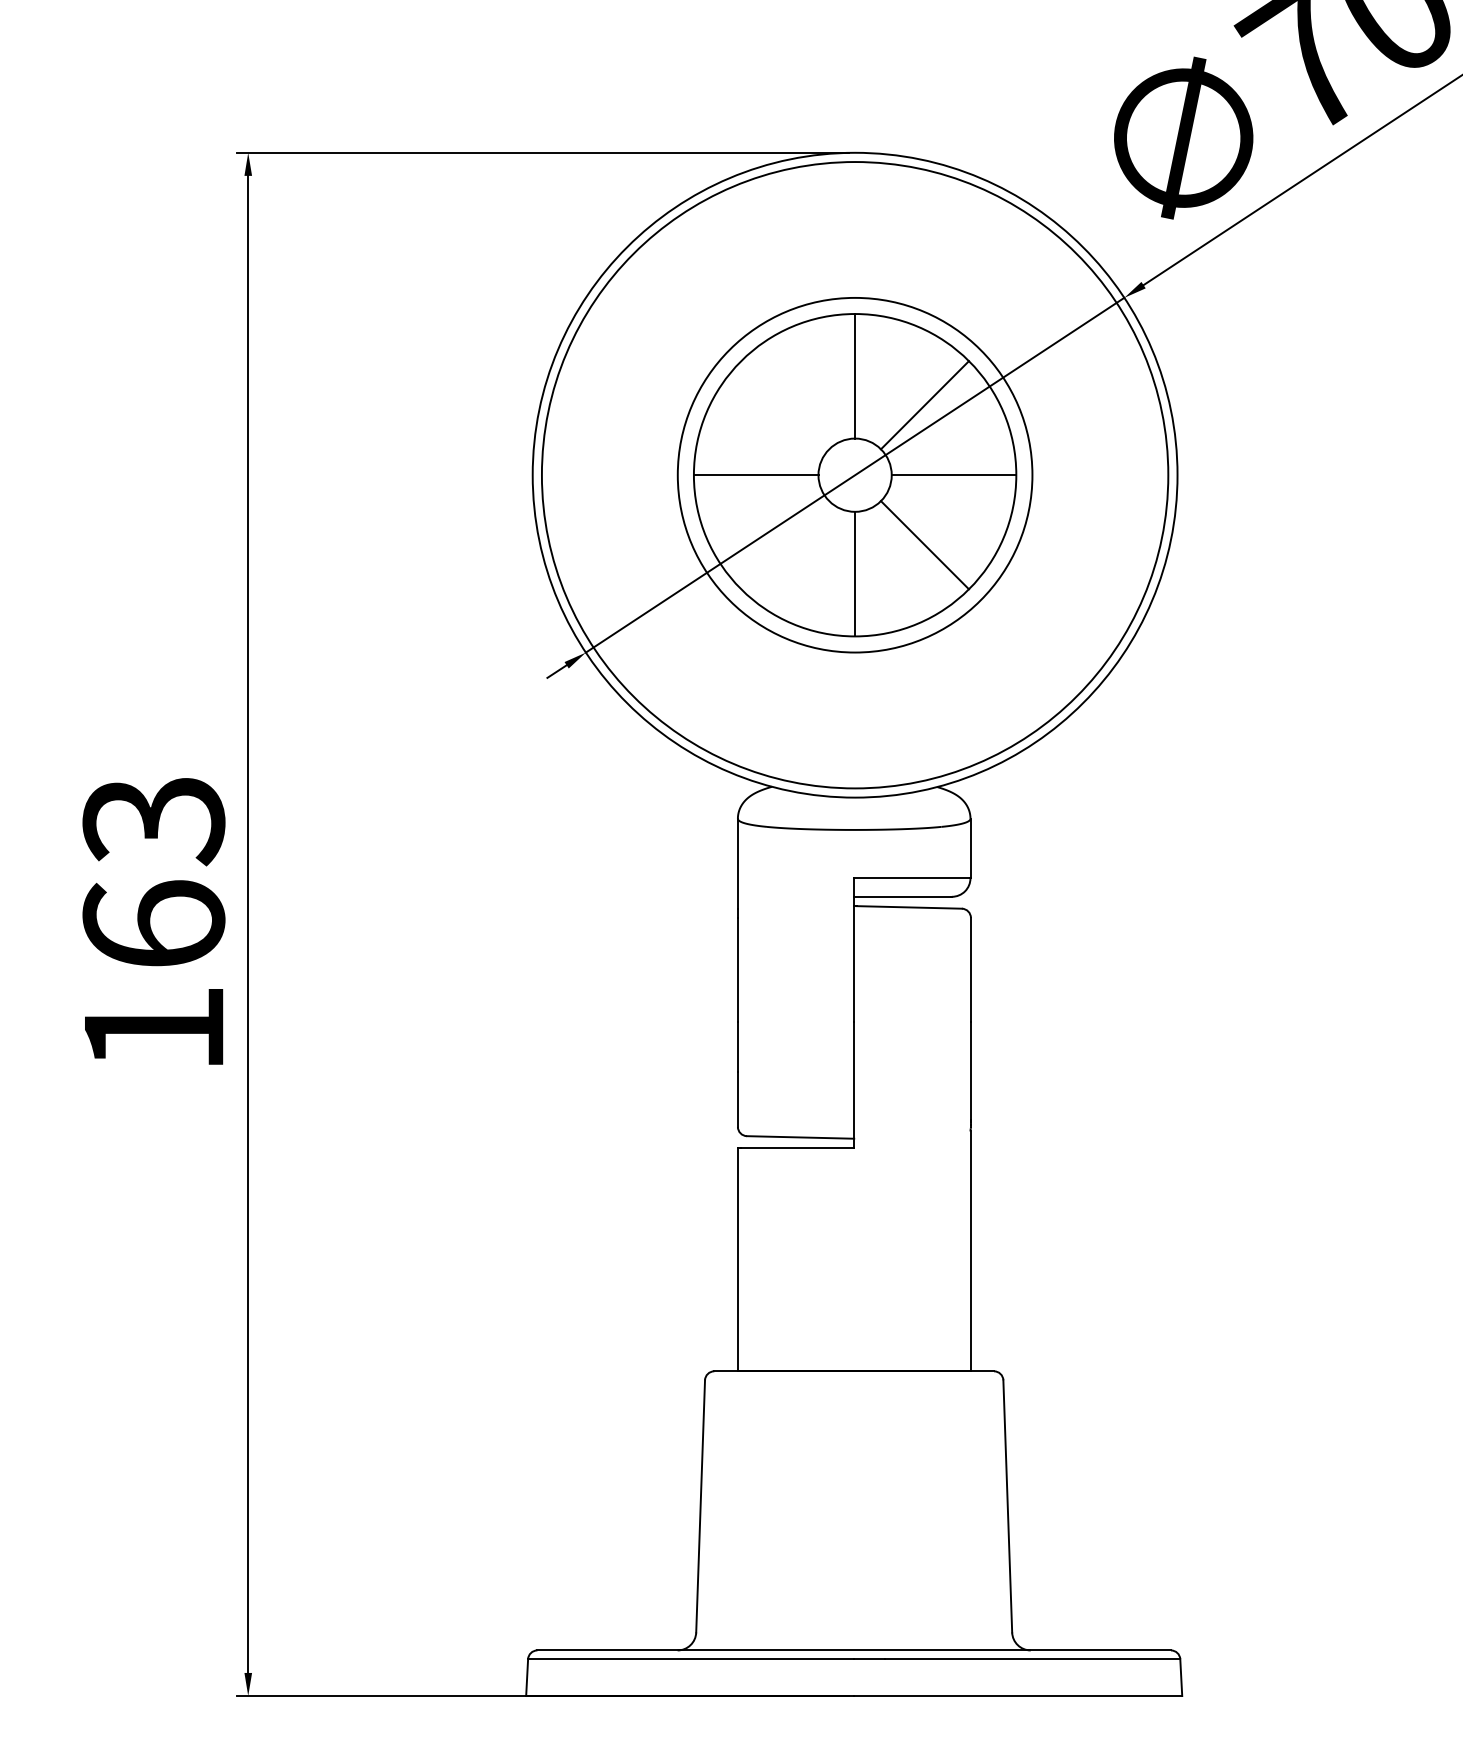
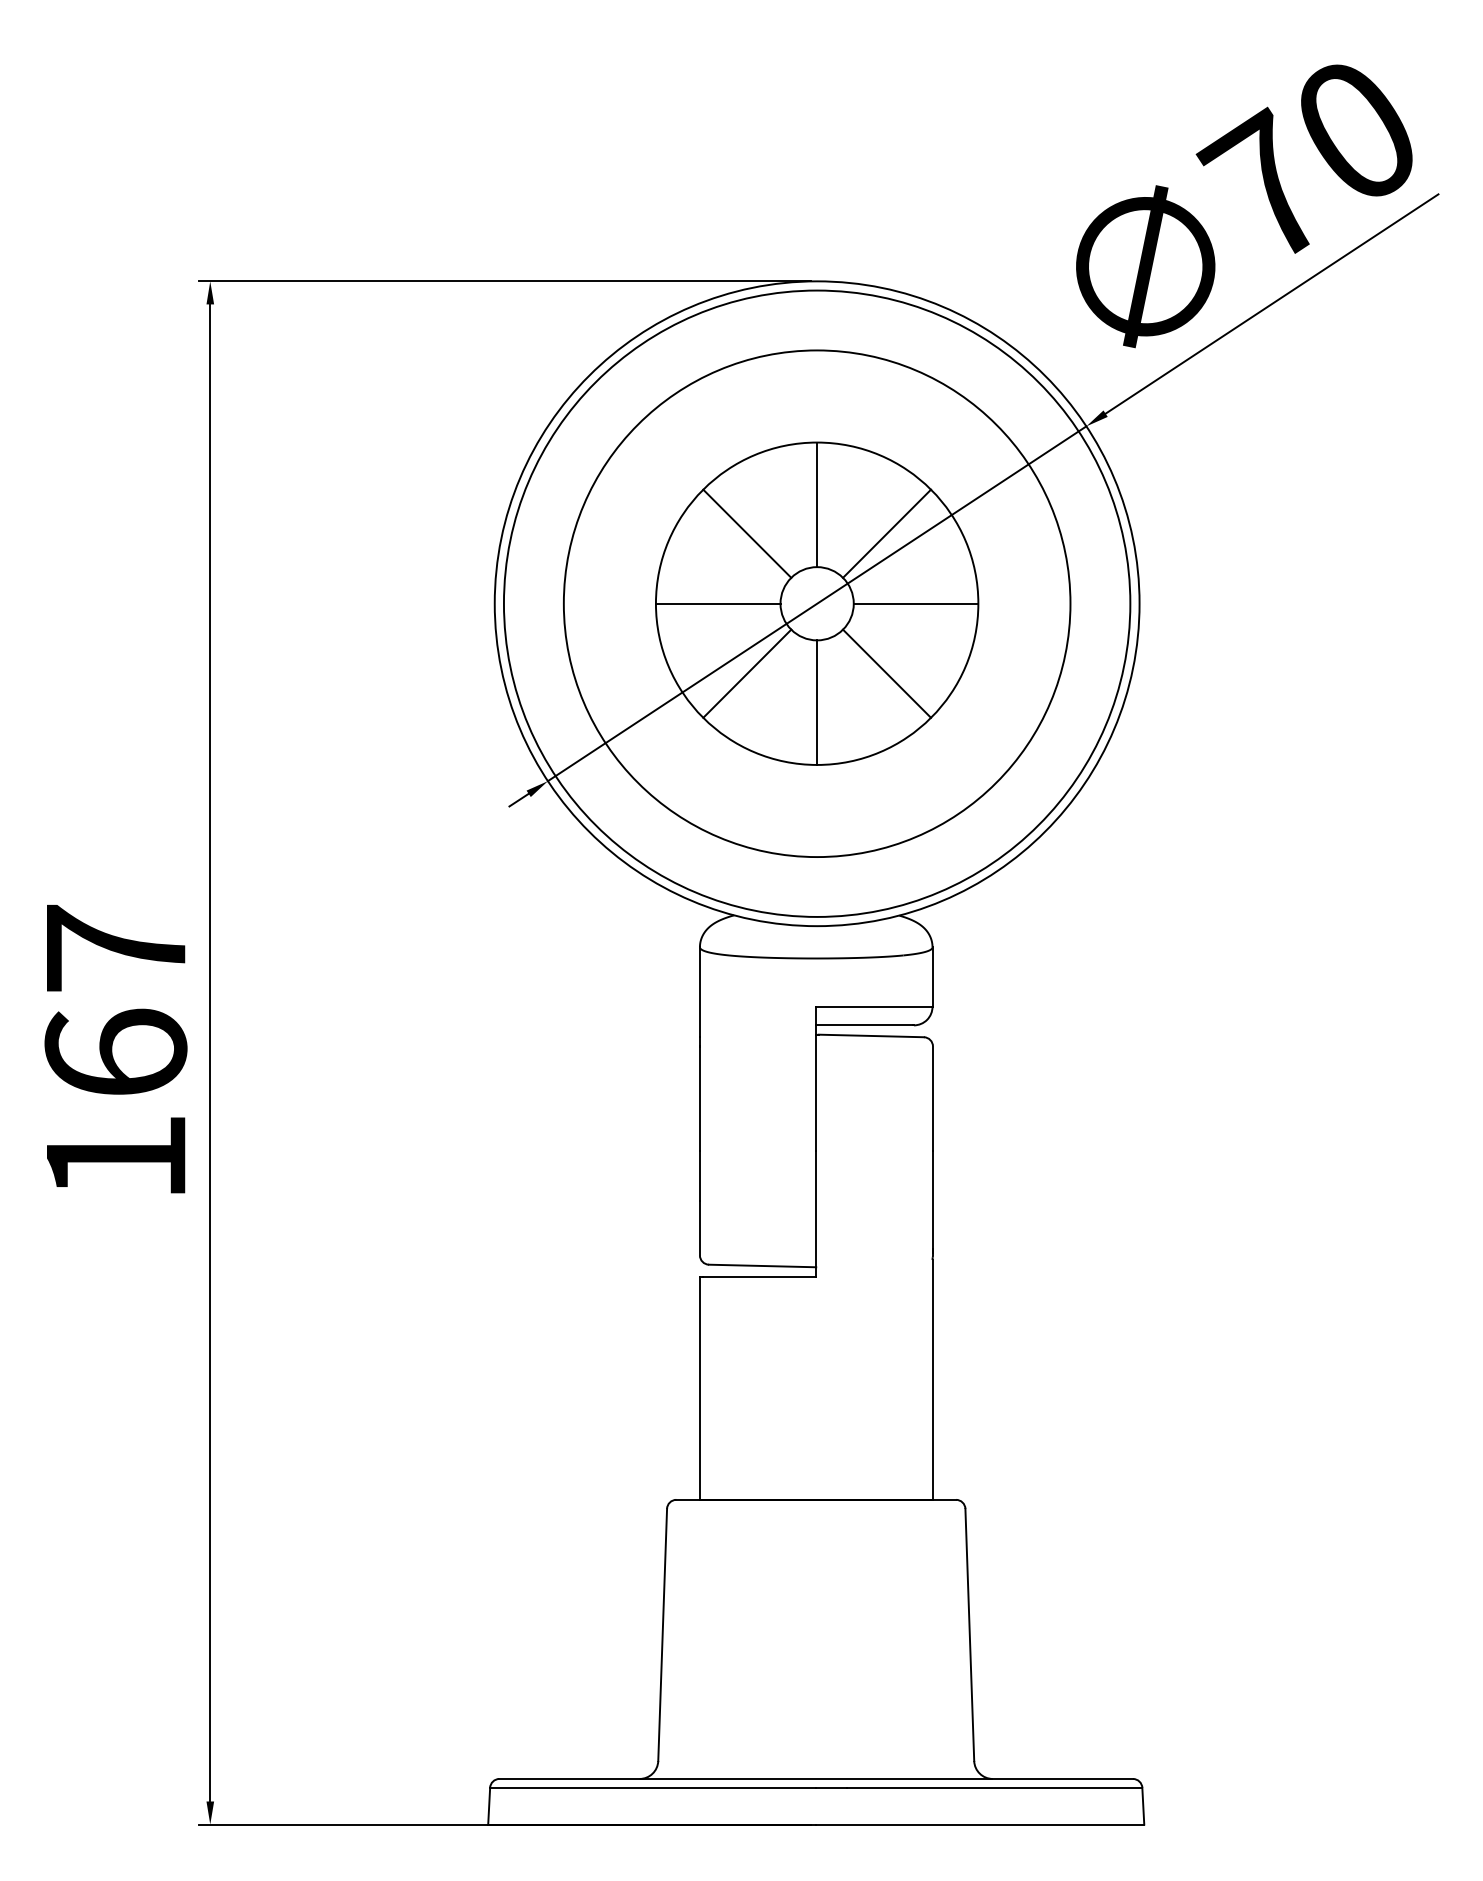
line: (785, 404) -> (747, 533), added
circle: (854, 474) -> (816, 603), size x1.43
line: (785, 544) -> (747, 673), added
text: (153, 820) -> (115, 949), 163 -> 167

